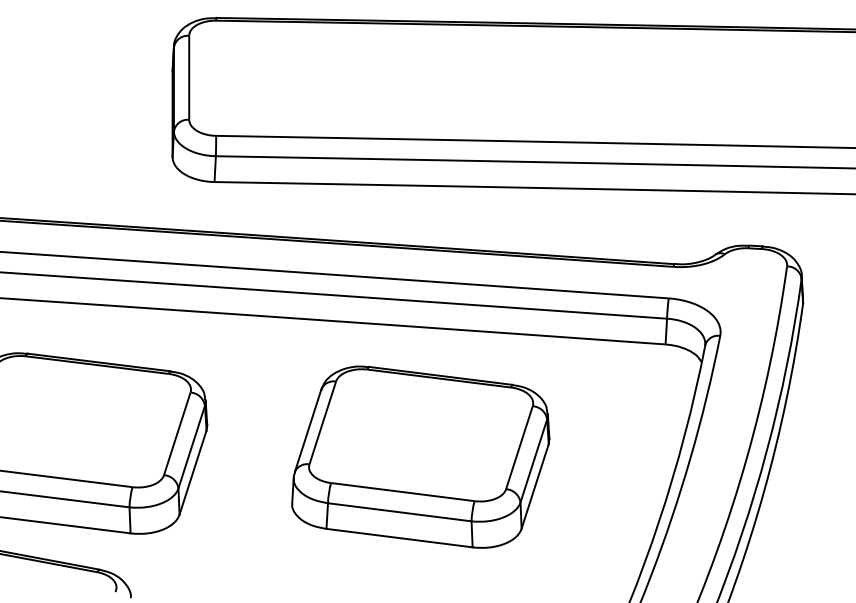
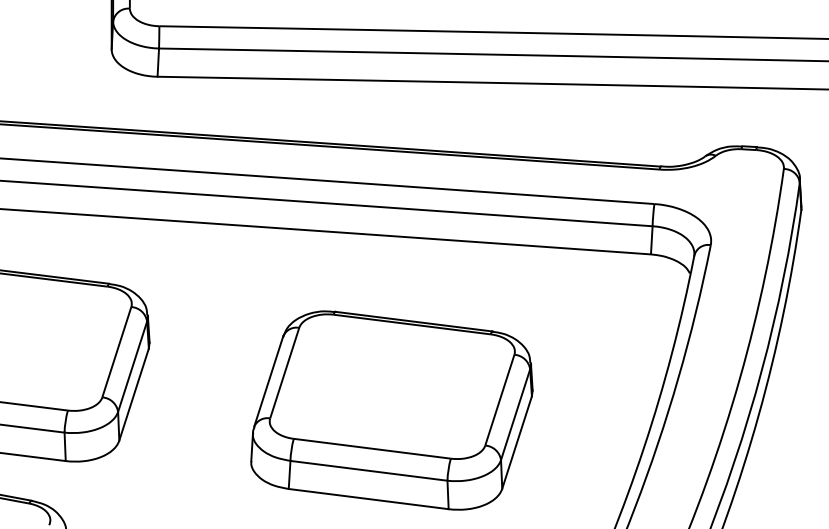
part: (420, 456) -> (391, 409), moved

